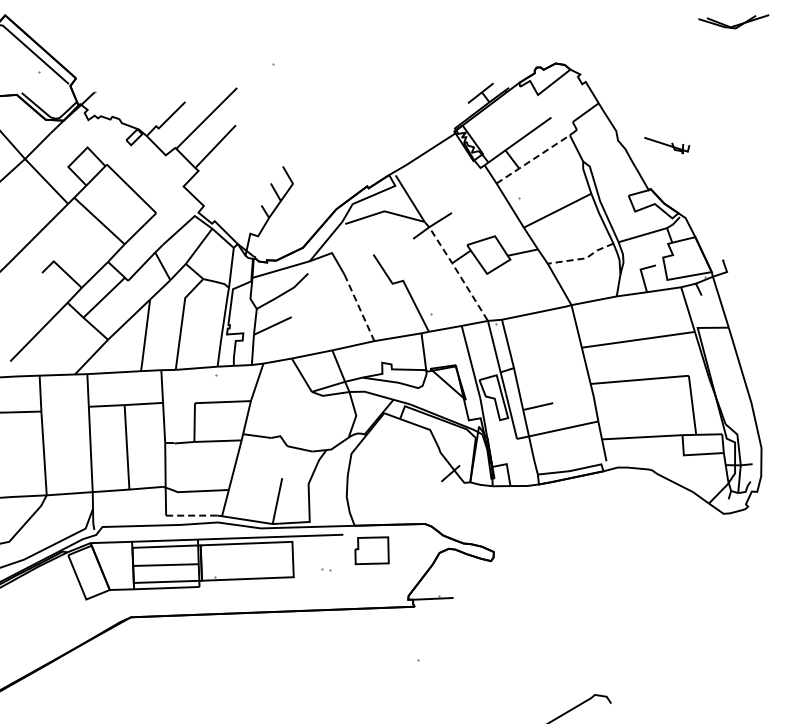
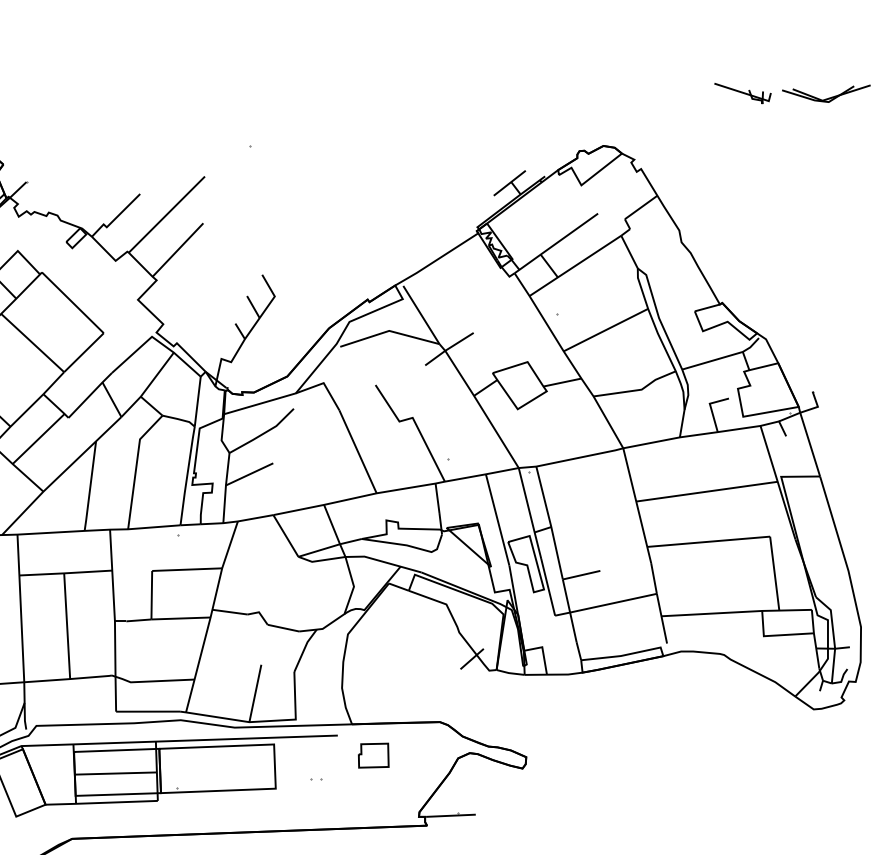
part: (667, 145) -> (743, 93), moved
line: (532, 159) -> (574, 266), dashed -> solid
line: (583, 258) -> (638, 389), dashed -> solid
line: (456, 270) -> (479, 404), dashed -> solid
line: (359, 308) -> (358, 452), dashed -> solid
line: (191, 515) -> (147, 711), dashed -> solid
part: (371, 550) -> (373, 755), size x0.71

